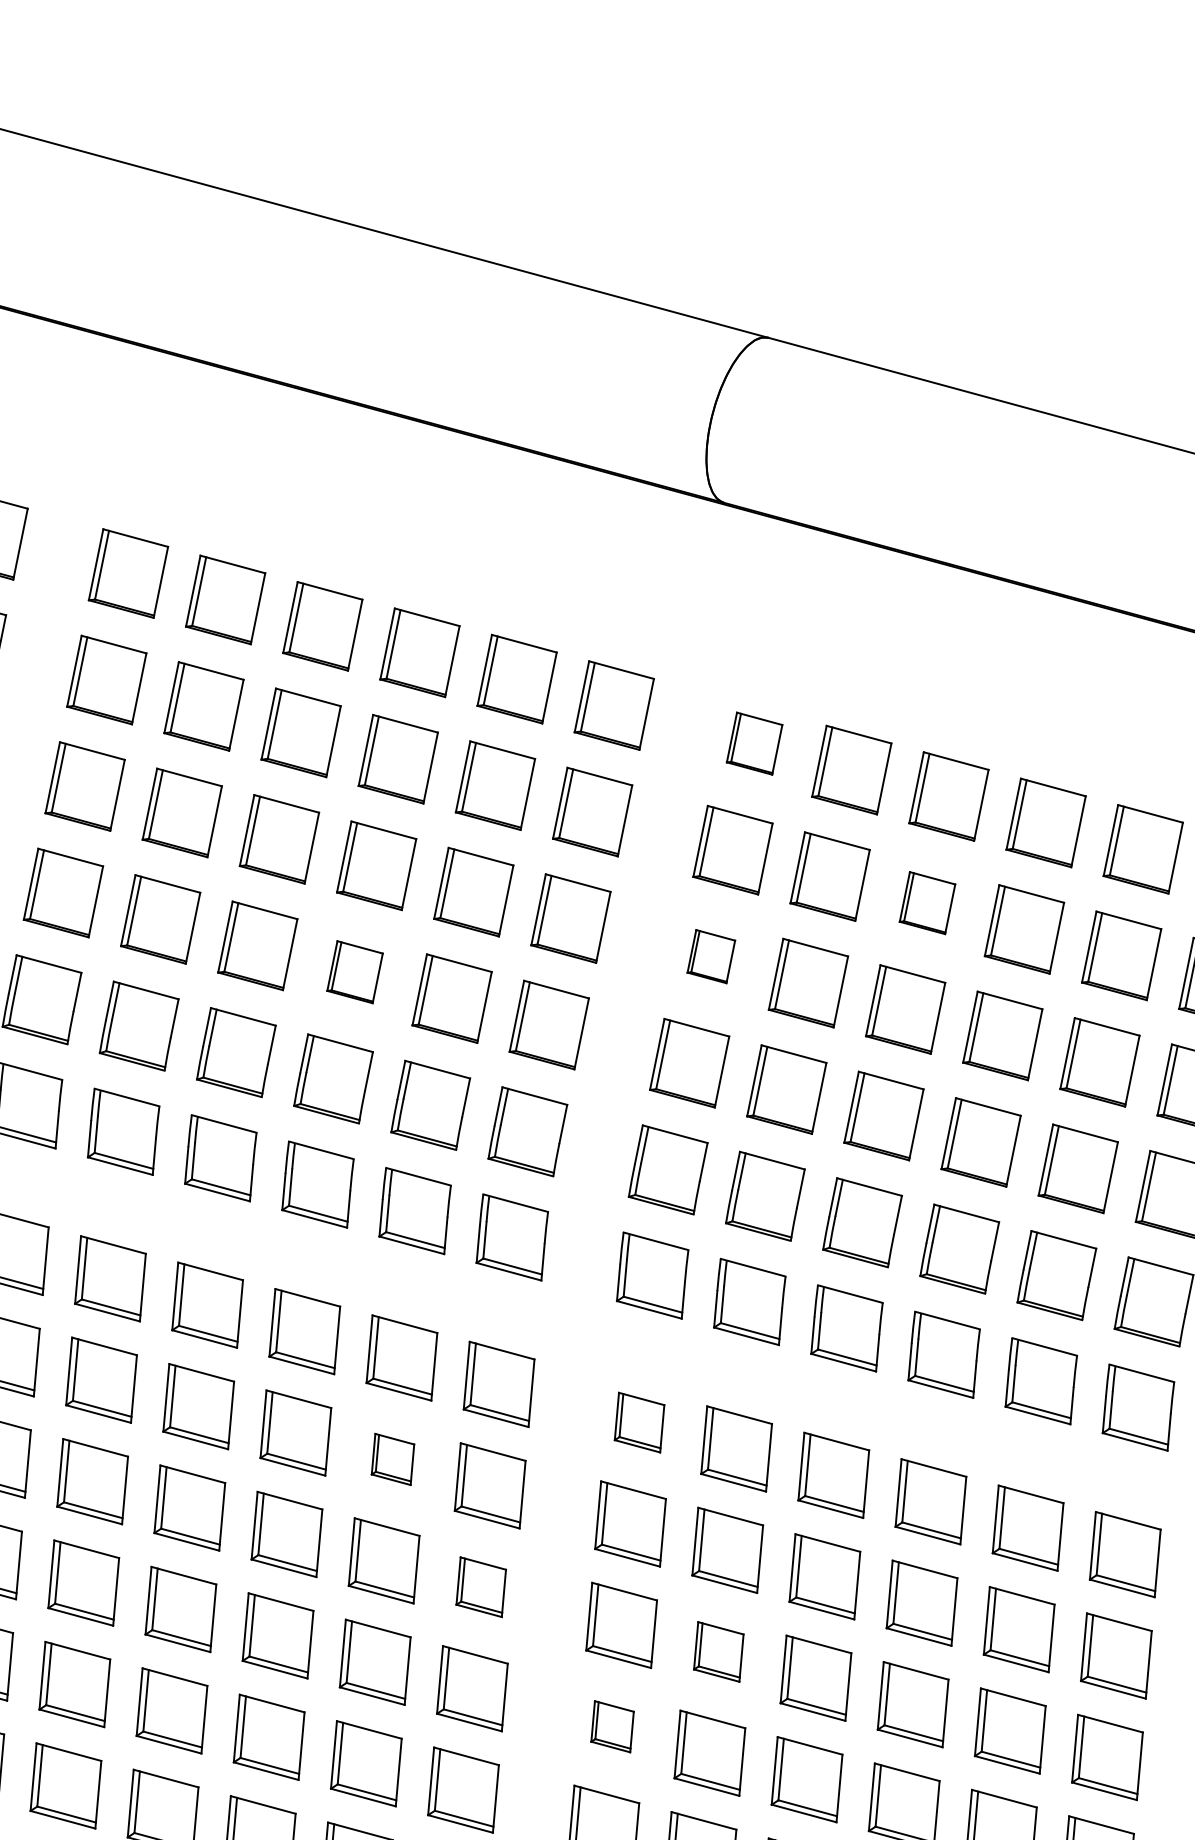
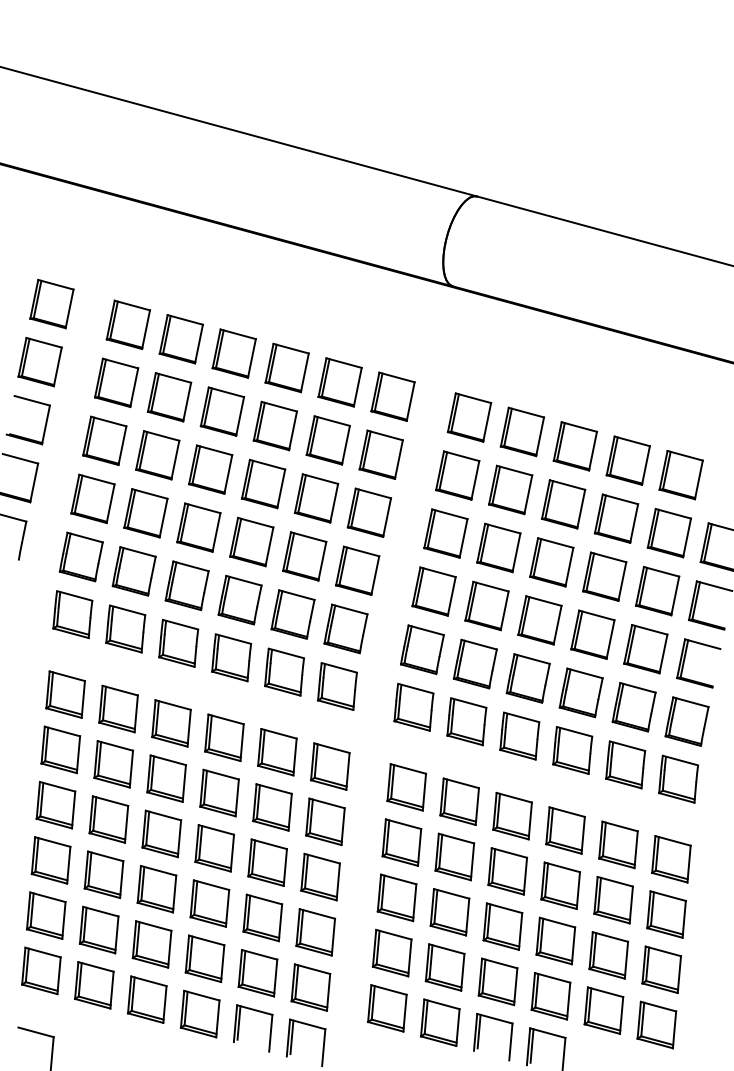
part: (754, 743) -> (469, 417), size x1.43
part: (927, 903) -> (563, 504), size x1.43
part: (710, 956) -> (445, 533), size x1.67
part: (354, 971) -> (251, 541), size x1.43
part: (638, 1422) -> (406, 787), size x1.43
part: (392, 1459) -> (272, 807), size x1.67
part: (481, 1586) -> (320, 876), size x1.43
part: (717, 1652) -> (449, 912), size x1.43
part: (611, 1725) -> (391, 952), size x1.67

